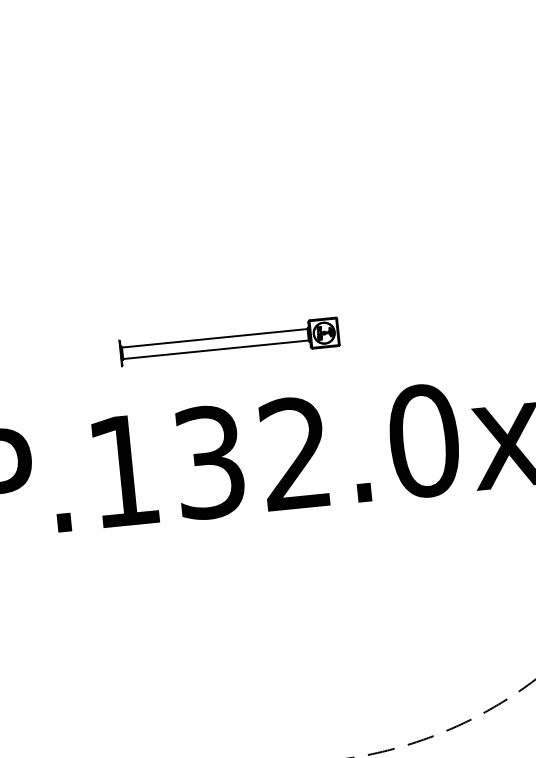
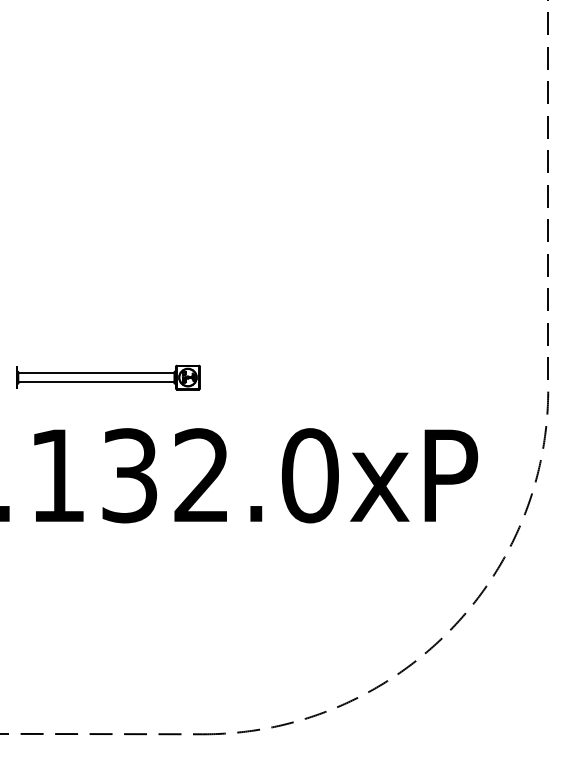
part: (229, 342) -> (108, 377), moved

